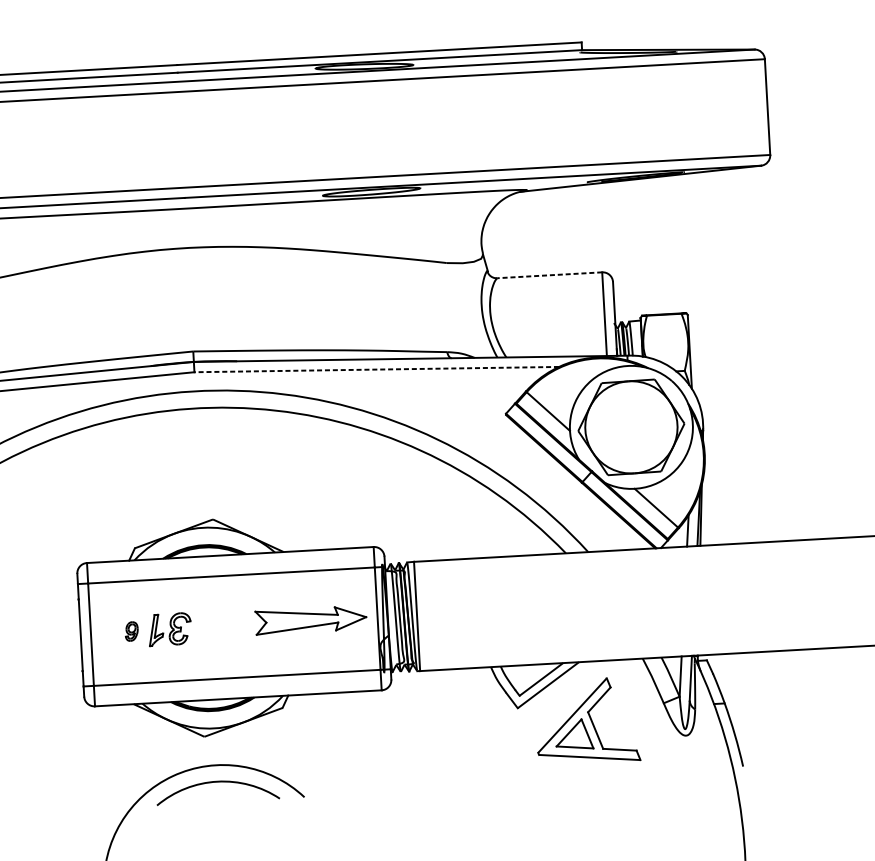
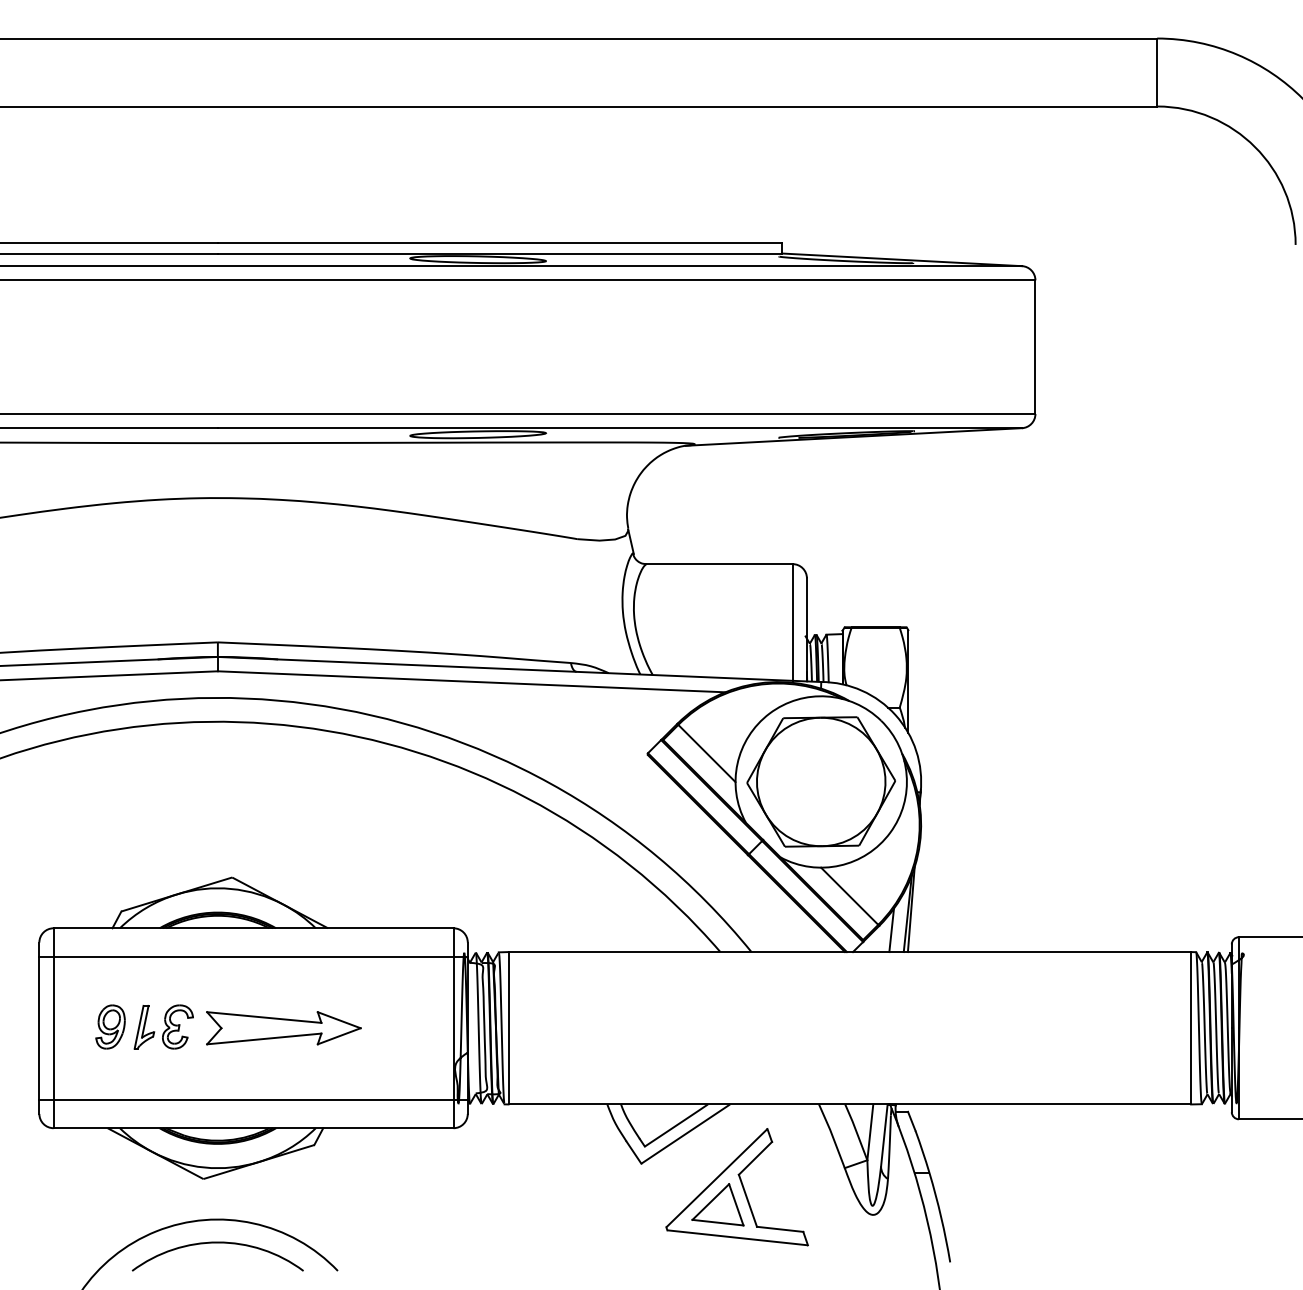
line: (549, 275) -> (719, 564), dashed -> solid
line: (376, 369) -> (471, 681), dashed -> solid
part: (310, 620) -> (283, 1028), moved
part: (131, 631) -> (110, 1026), size x1.67

